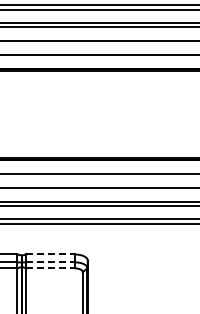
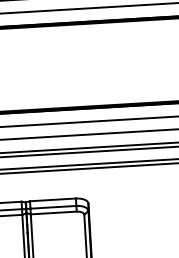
line: (51, 254) -> (53, 199), dashed -> solid
line: (51, 262) -> (54, 207), dashed -> solid
line: (51, 268) -> (54, 213), dashed -> solid

